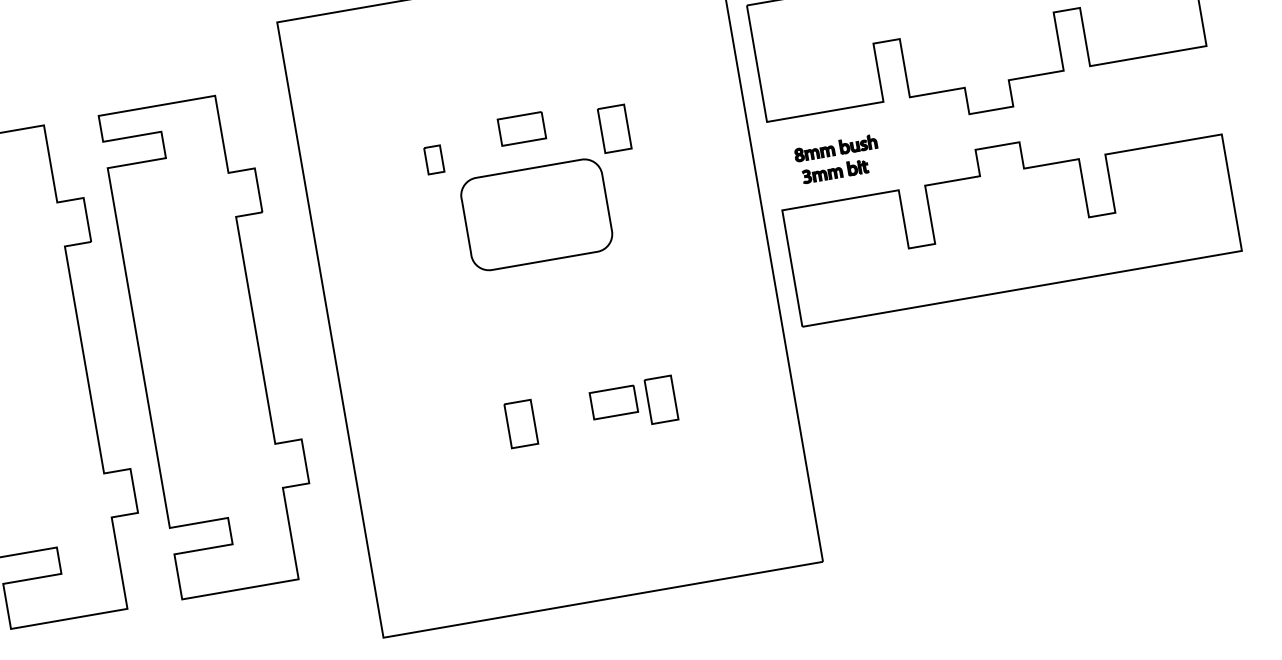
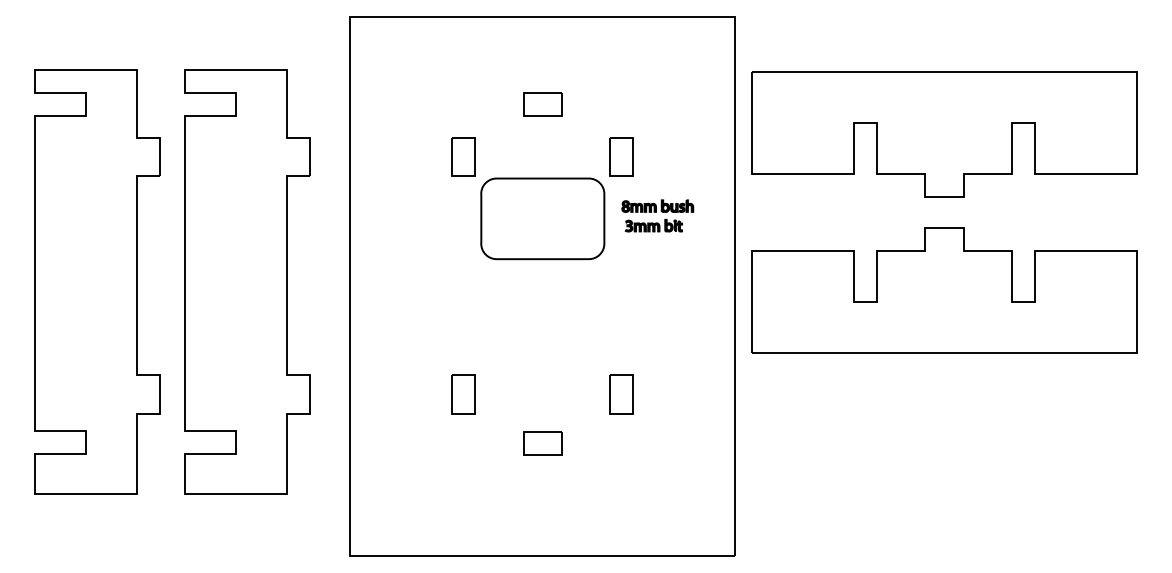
part: (521, 128) -> (542, 104), moved
part: (837, 158) -> (657, 215), moved
part: (433, 159) -> (463, 156), size x1.67
part: (613, 402) -> (542, 443), moved
part: (520, 424) -> (463, 394), moved

